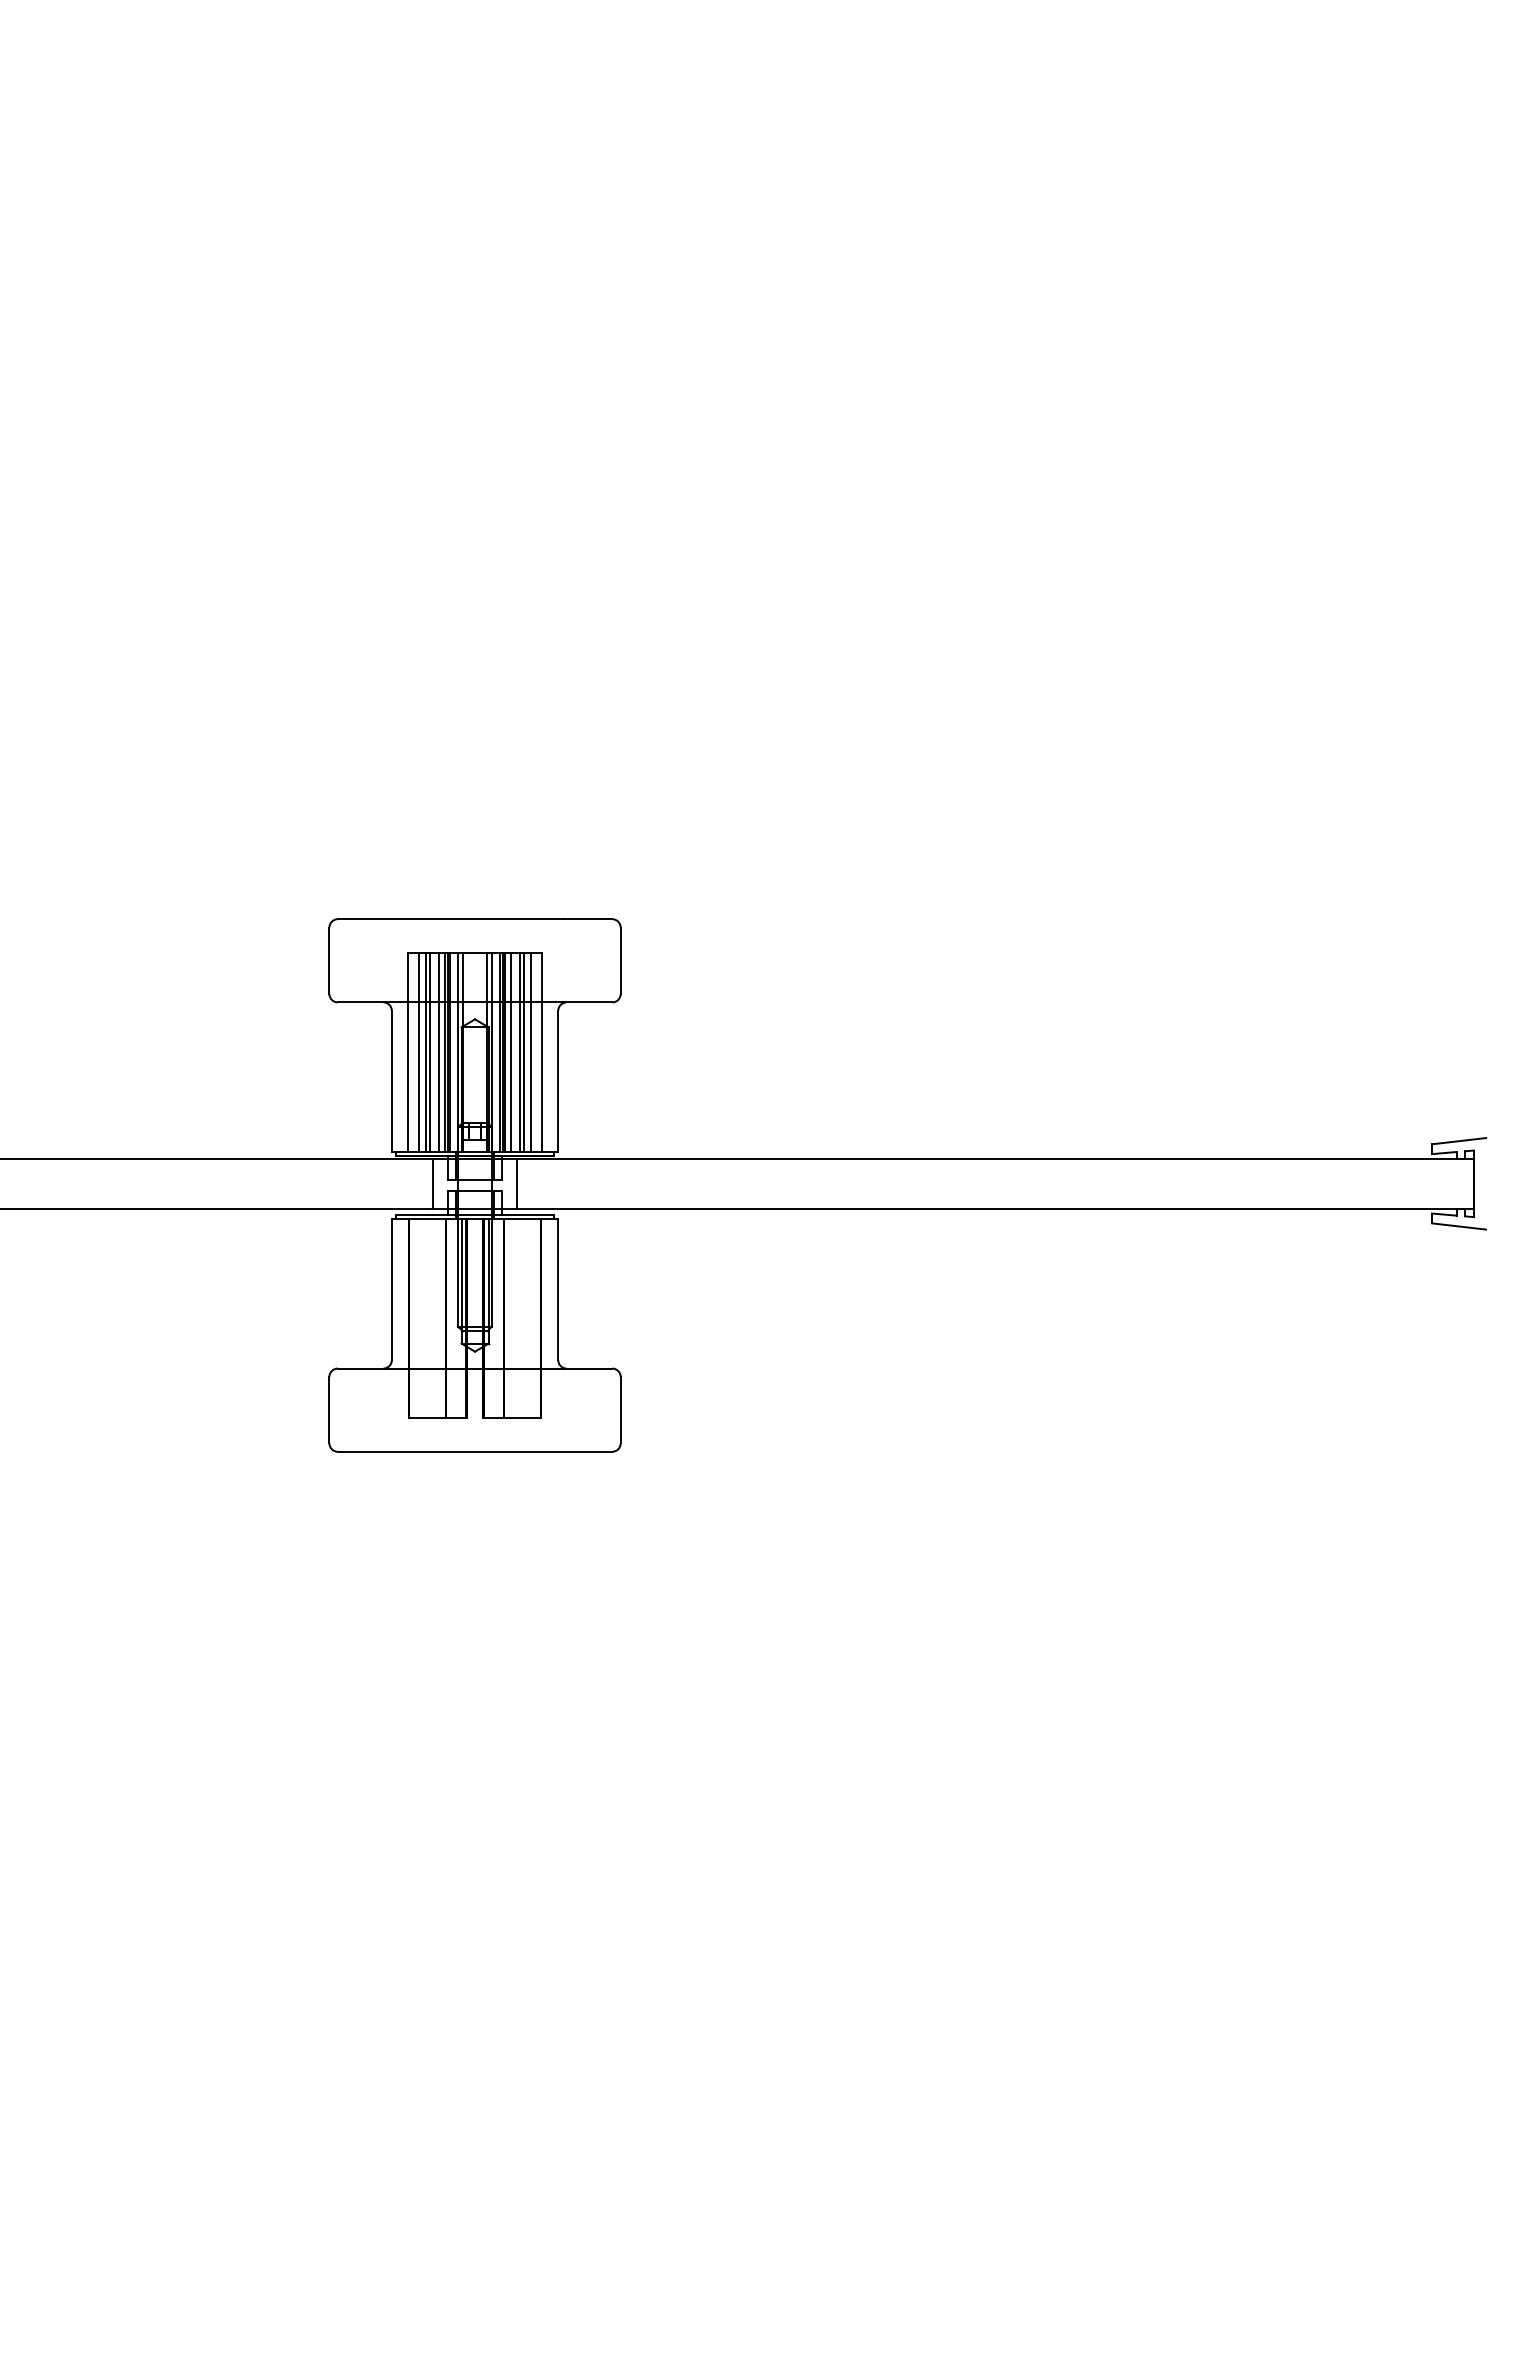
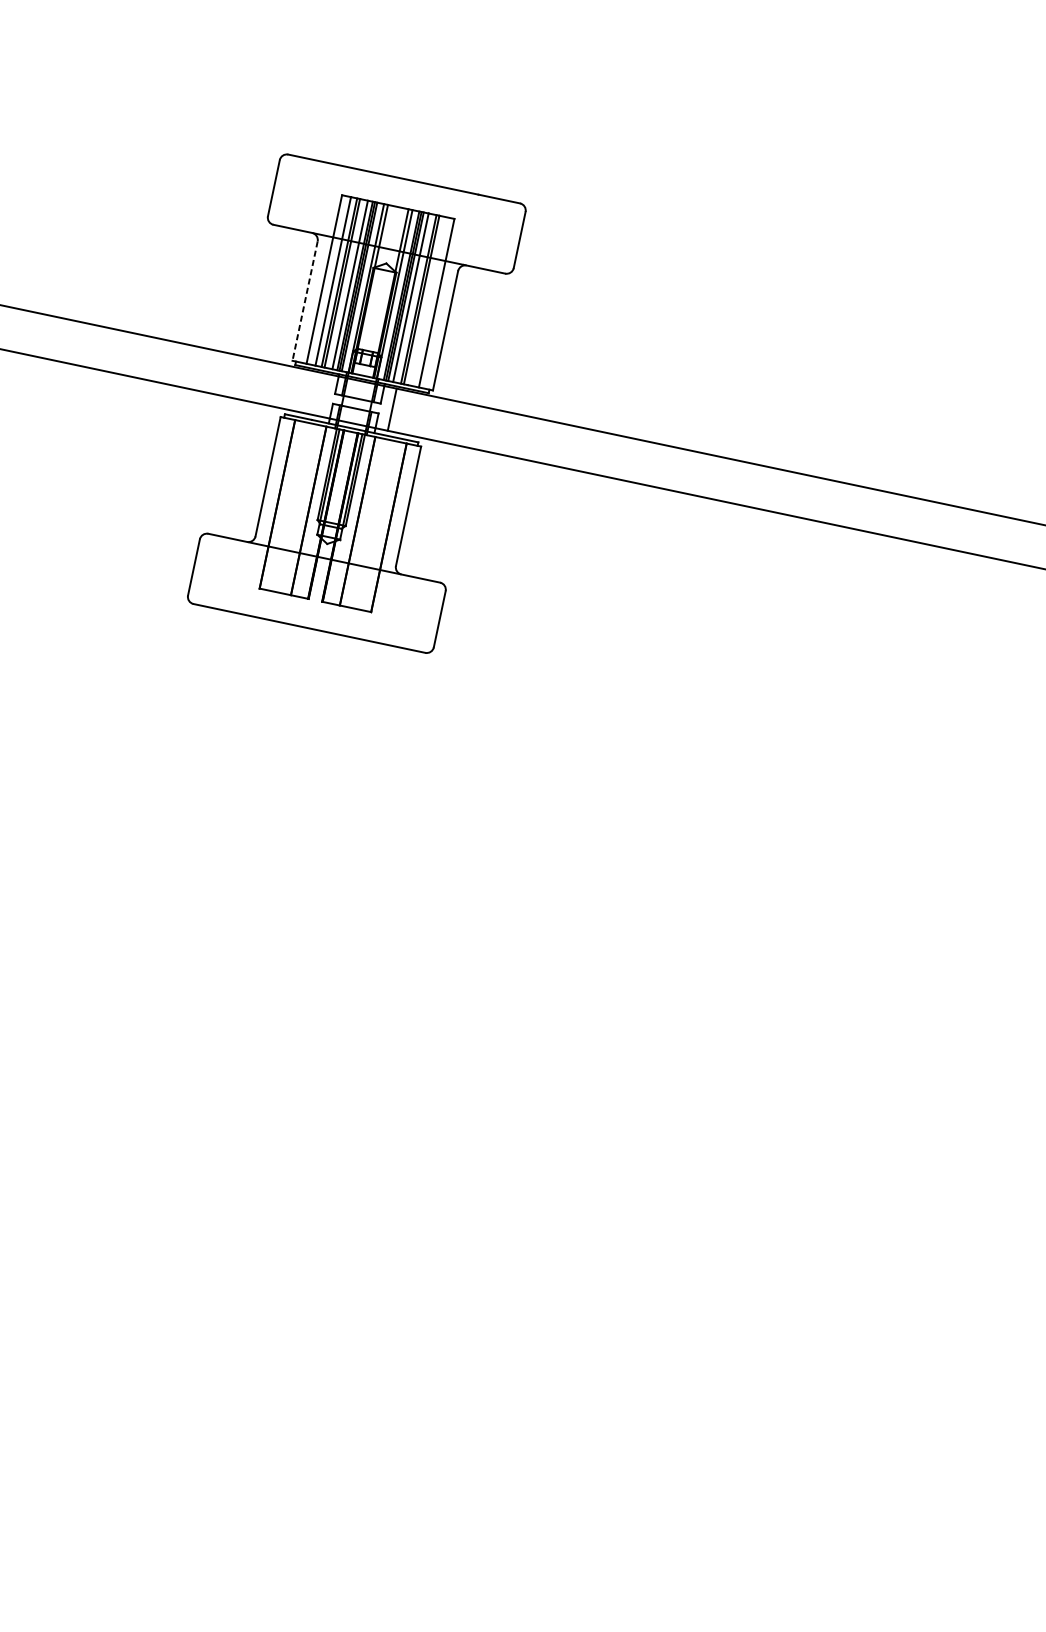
line: (531, 1052) -> (428, 301), removed
line: (391, 1081) -> (304, 301), solid -> dashed
line: (433, 1183) -> (322, 394), removed

